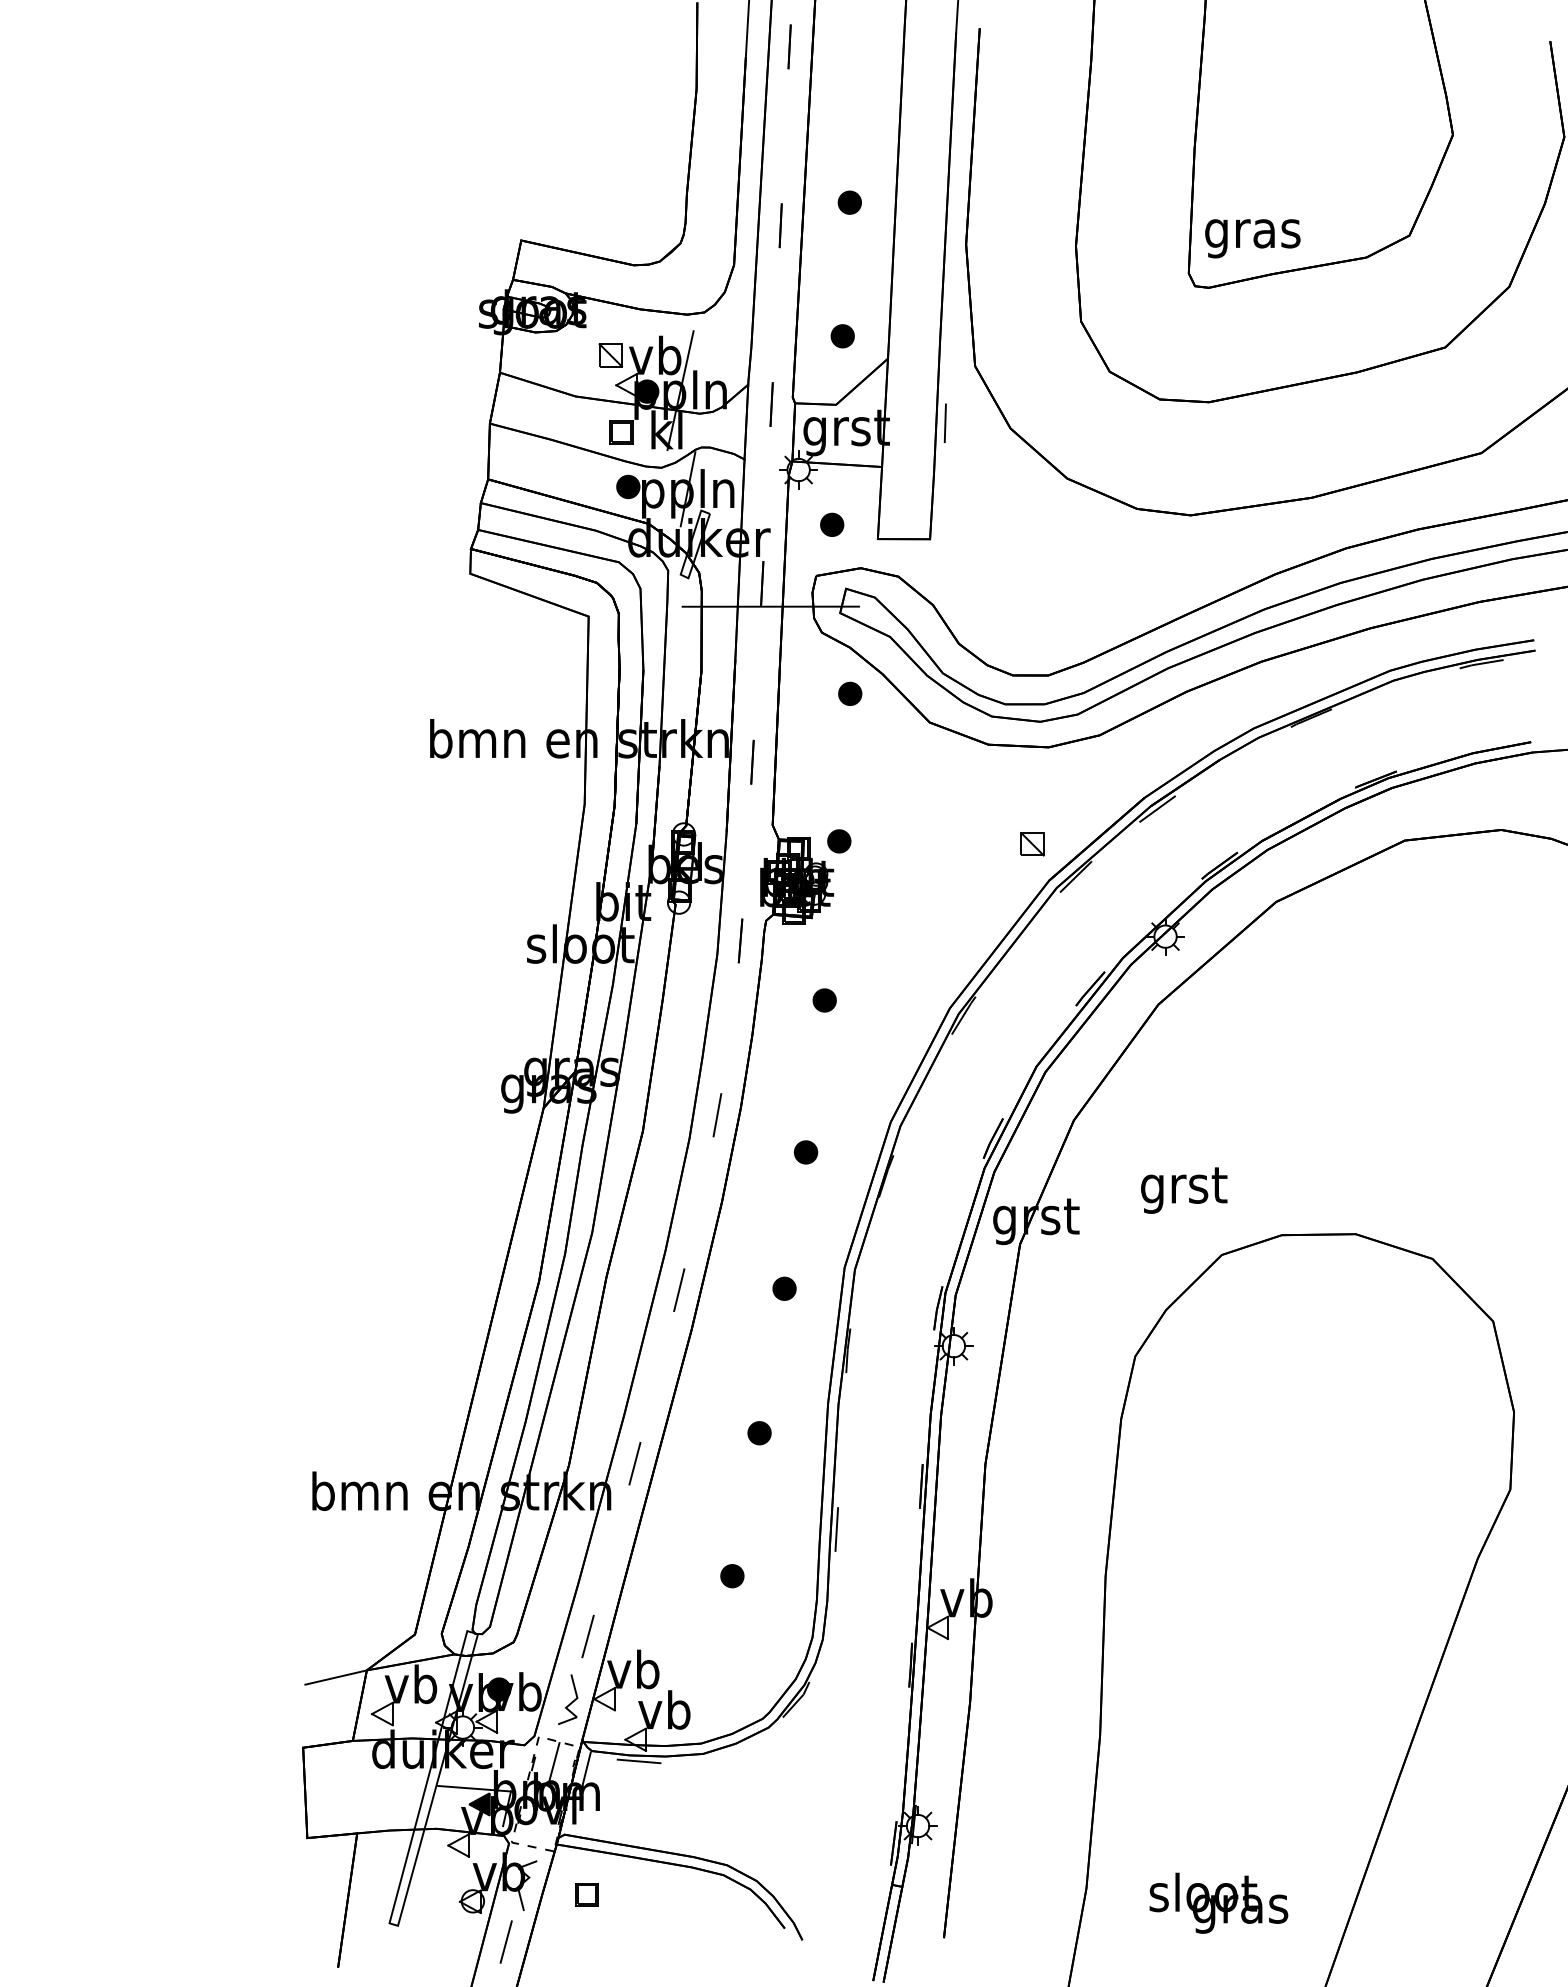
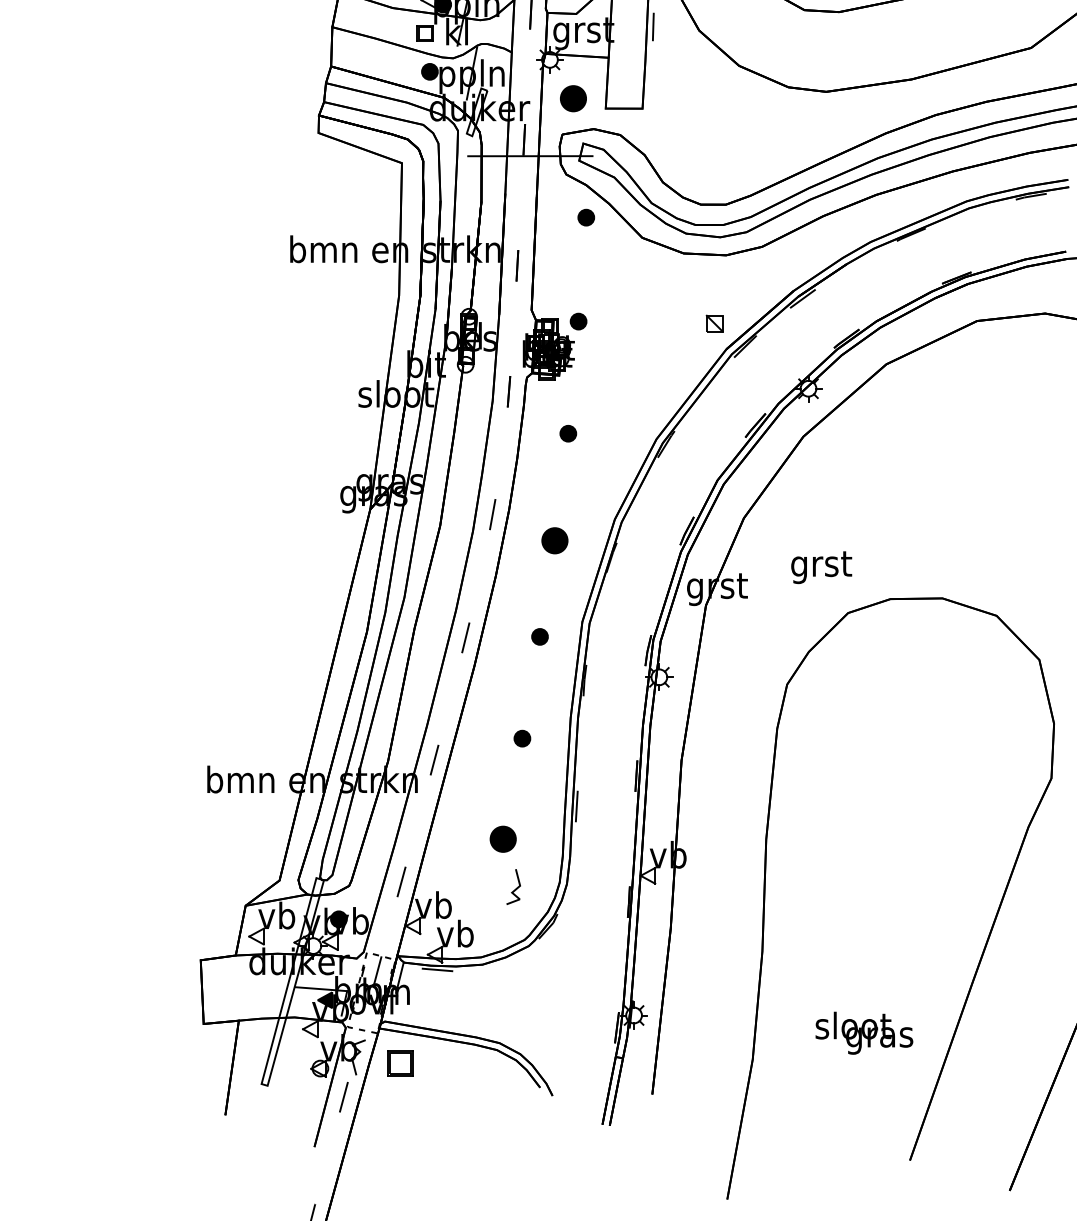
part: (832, 524) -> (573, 98), size x1.6
part: (806, 1152) -> (555, 540), size x1.6
part: (732, 1576) -> (503, 839), size x1.6
line: (335, 1677) -> (223, 910), removed
line: (571, 1701) -> (516, 888), moved
part: (586, 1894) -> (400, 1063), size x1.6
text: (1218, 1902) -> (864, 1032), moved

